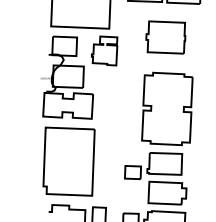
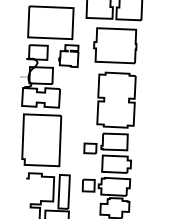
part: (166, 37) -> (115, 45), size x1.43

